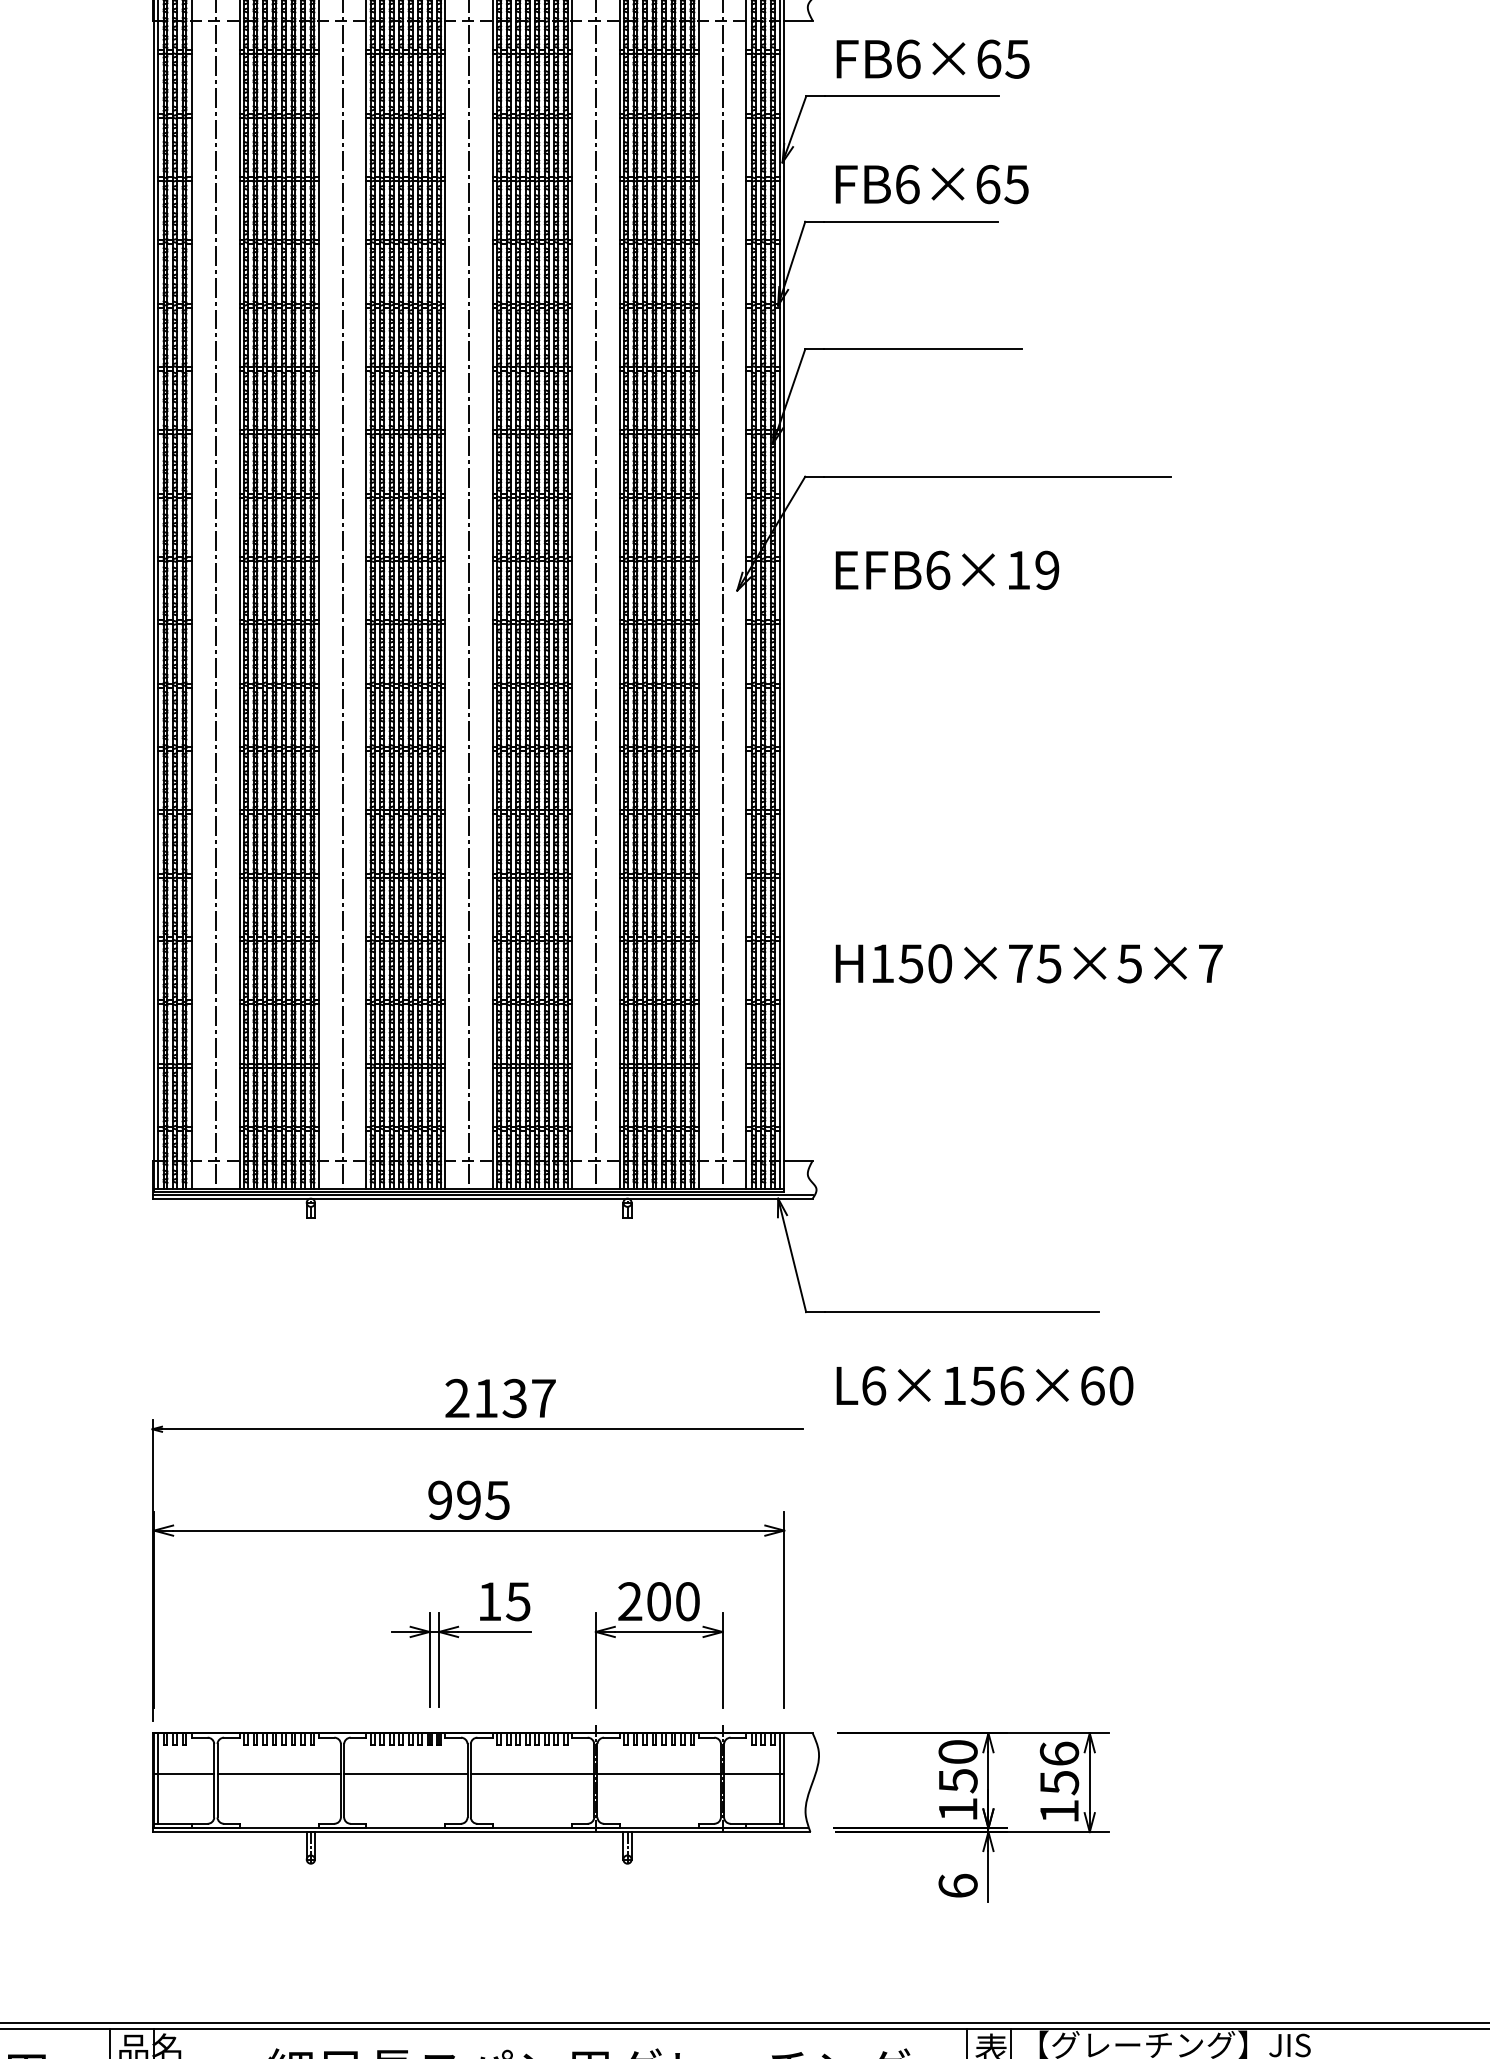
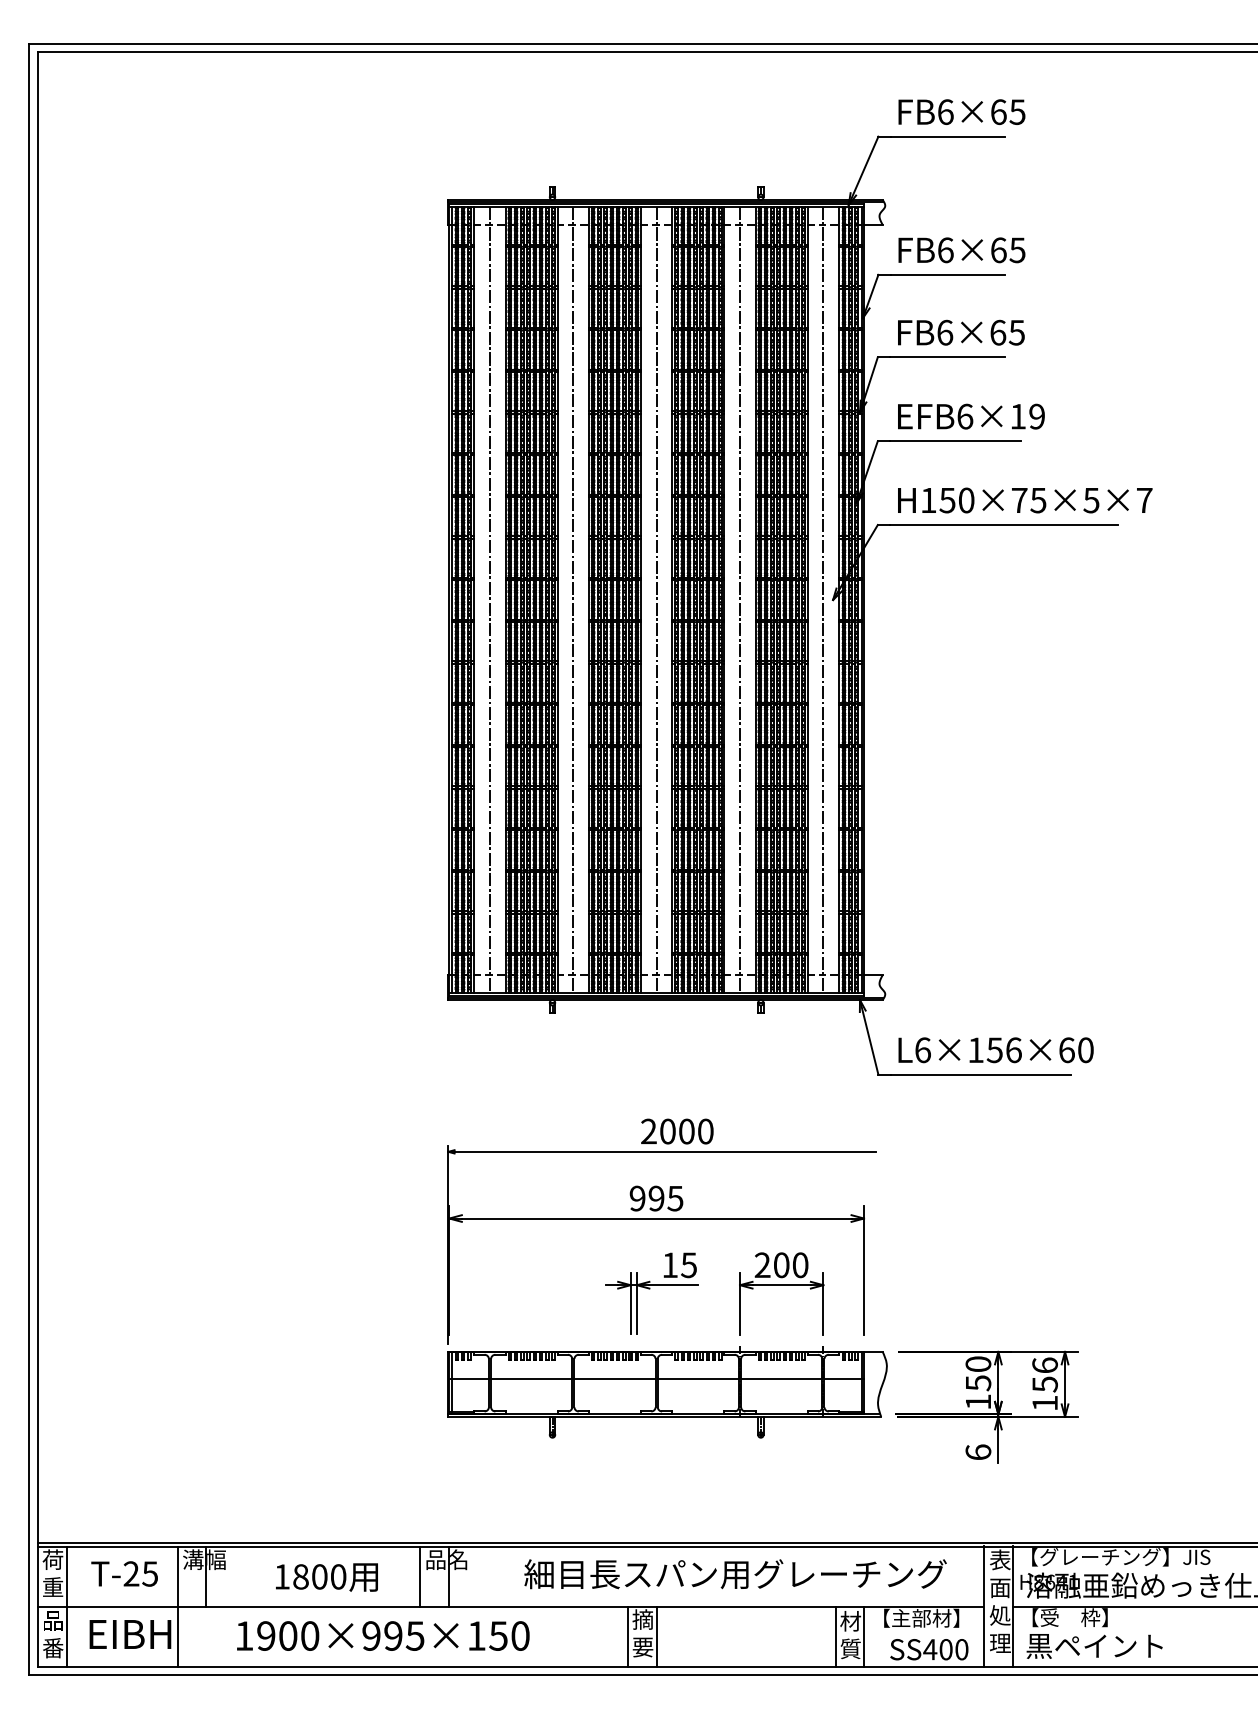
text: (947, 570) -> (971, 416), moved
text: (1029, 963) -> (1025, 500), moved
text: (984, 1386) -> (995, 1050), moved
text: (514, 1398) -> (686, 1131), 2137 -> 2000

